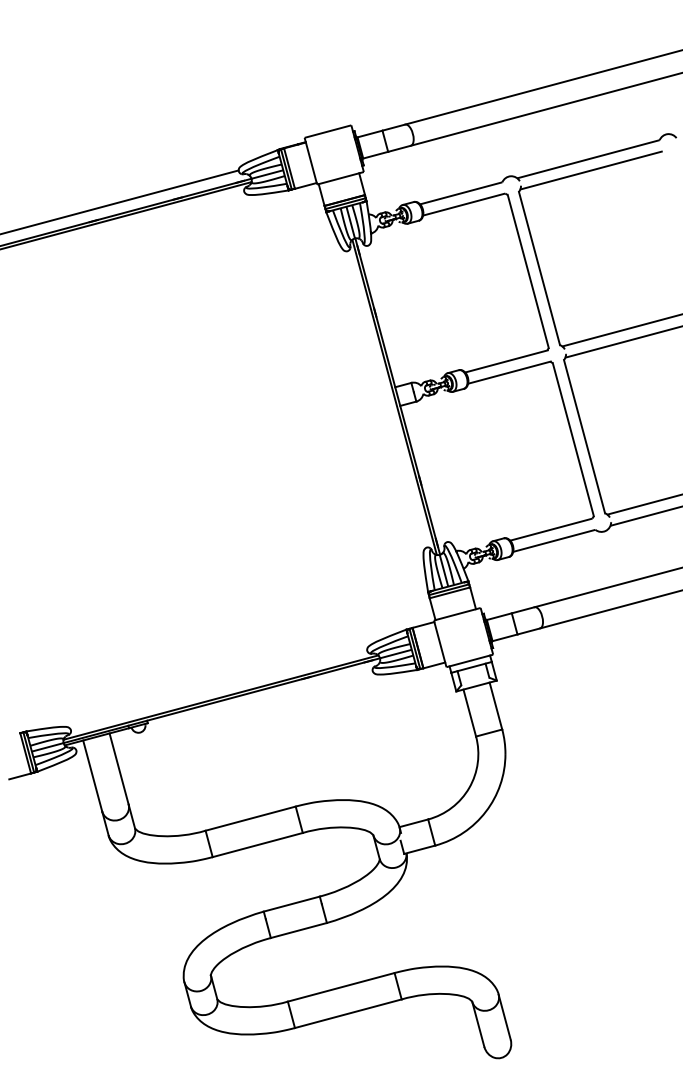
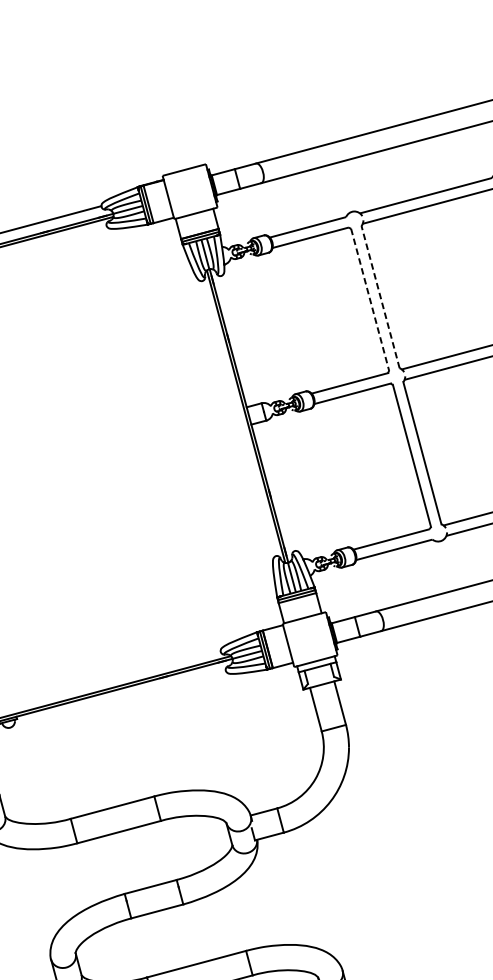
line: (539, 268) -> (380, 297), solid -> dashed
line: (528, 272) -> (370, 300), solid -> dashed

